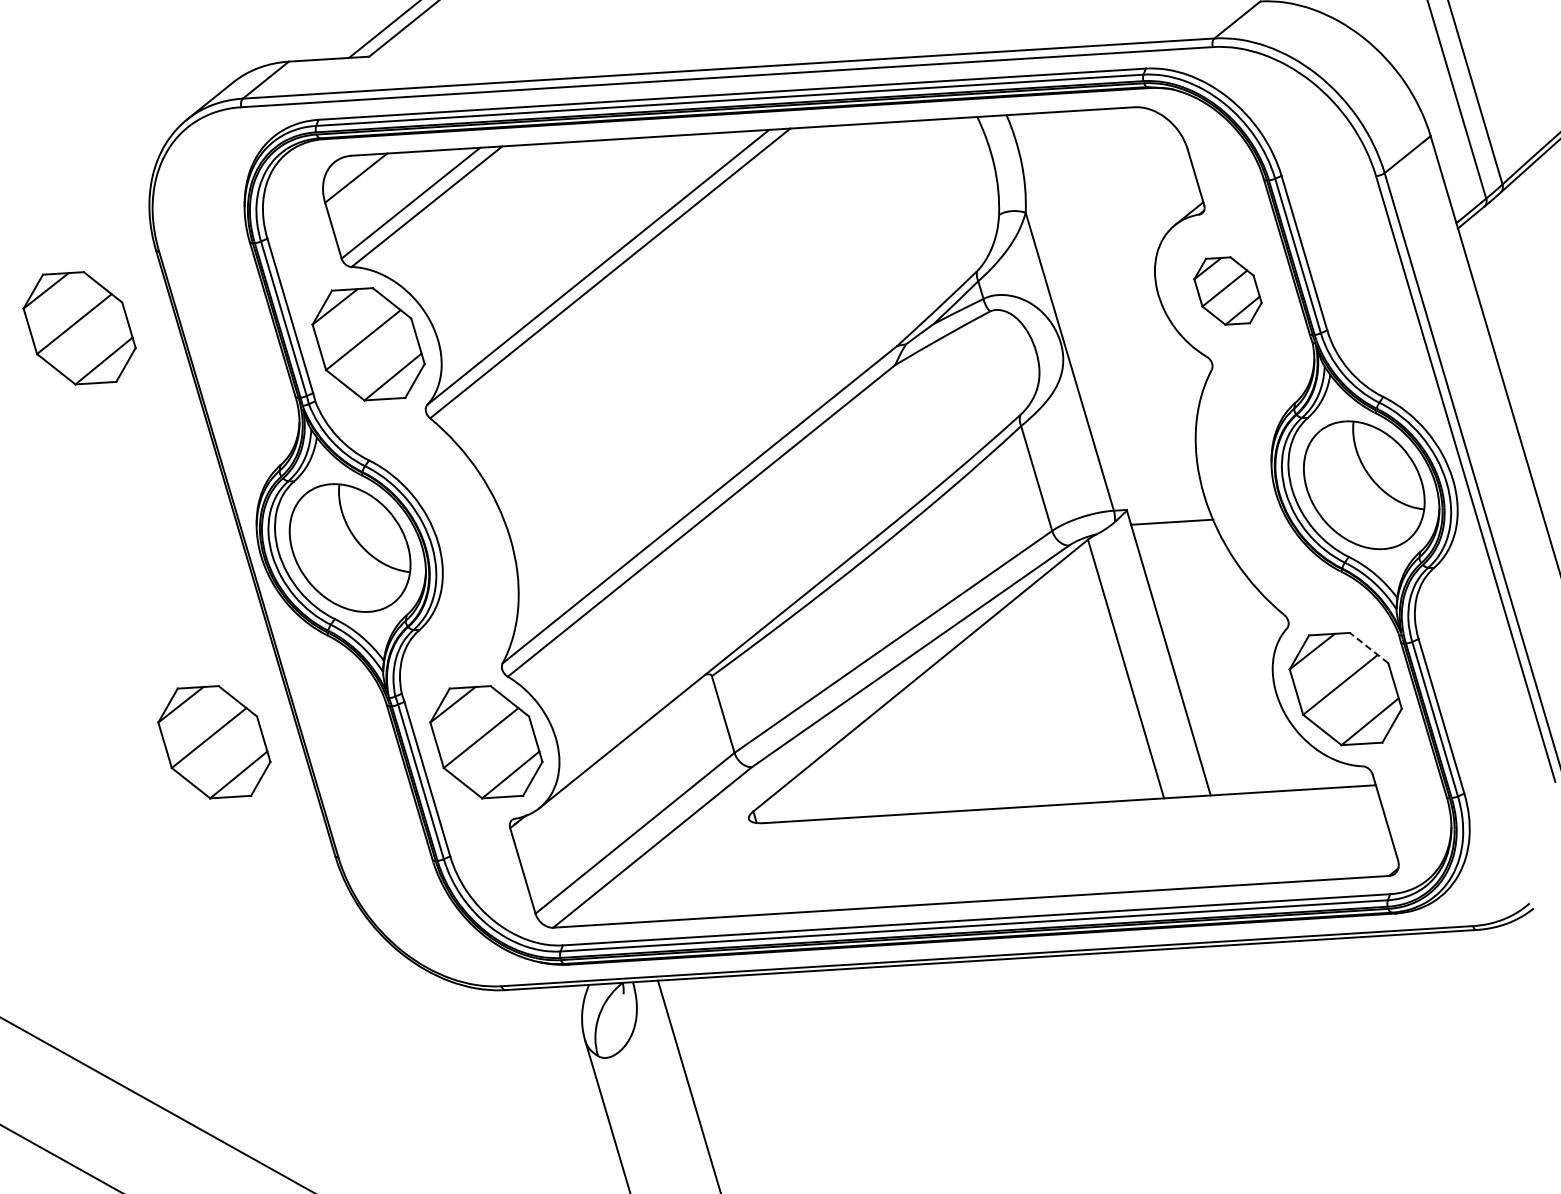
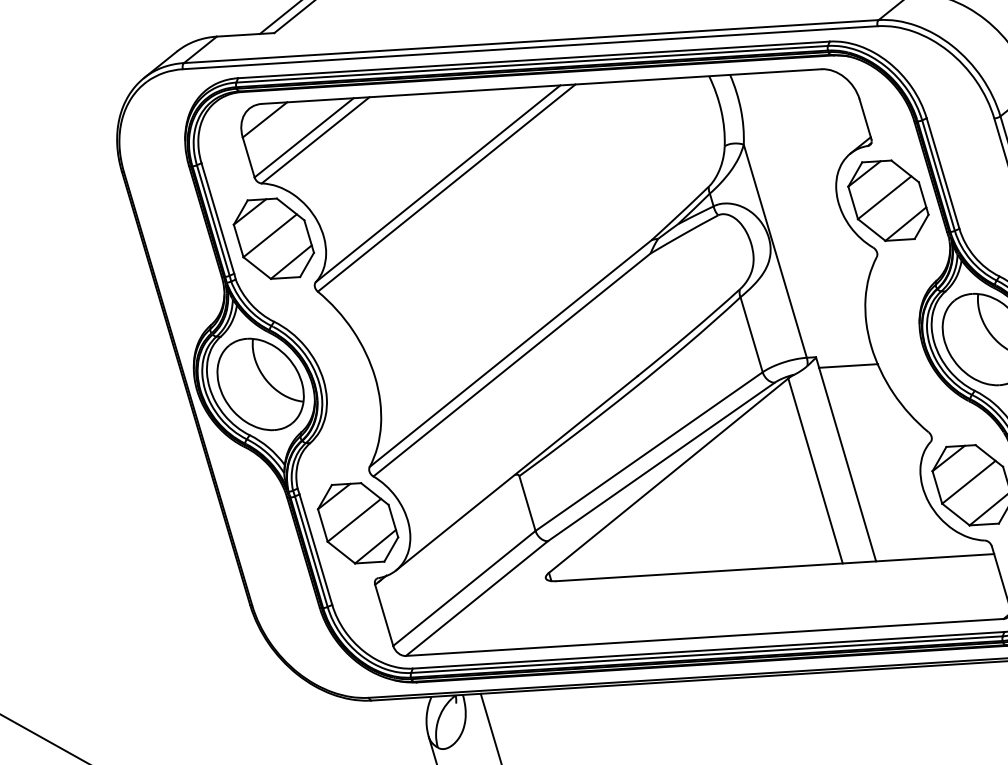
part: (1227, 290) -> (888, 200), size x1.67
part: (79, 328) -> (67, 227), removed
line: (1368, 647) -> (988, 455), dashed -> solid
part: (214, 742) -> (163, 523), removed

